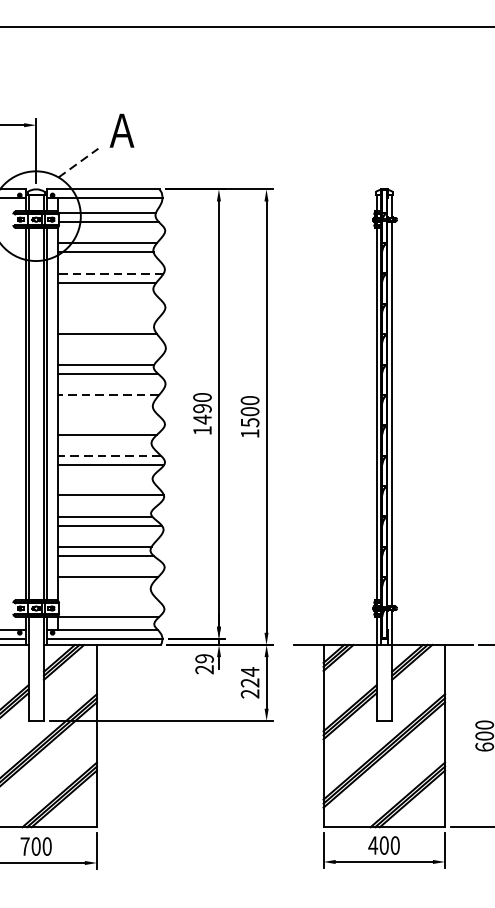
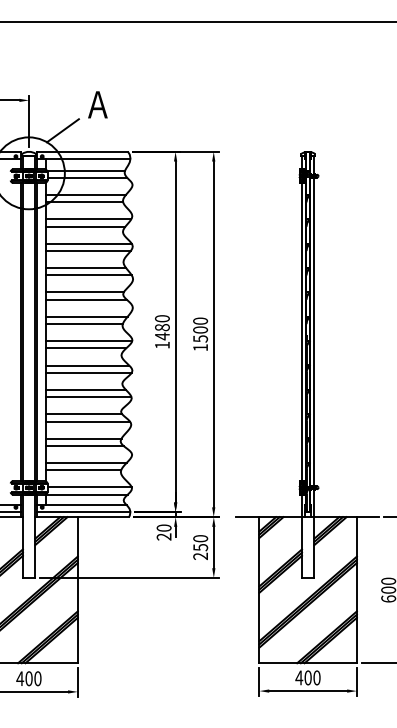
line: (77, 162) -> (62, 130), dashed -> solid
line: (110, 273) -> (88, 219), dashed -> solid
line: (110, 303) -> (88, 243), added
line: (110, 313) -> (88, 251), added
line: (110, 343) -> (88, 275), added
line: (109, 394) -> (87, 316), dashed -> solid
line: (105, 404) -> (84, 324), added
text: (202, 408) -> (162, 327), 1490 -> 1480
line: (111, 425) -> (89, 341), added
line: (109, 455) -> (87, 365), dashed -> solid
line: (106, 485) -> (85, 389), added
line: (104, 586) -> (83, 470), added
line: (111, 608) -> (89, 487), added
text: (203, 657) -> (163, 527), 29 -> 20
text: (249, 676) -> (200, 542), 224 -> 250
text: (25, 846) -> (20, 678), 700 -> 400

